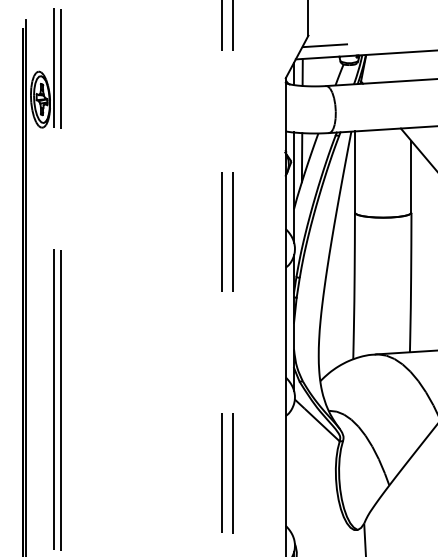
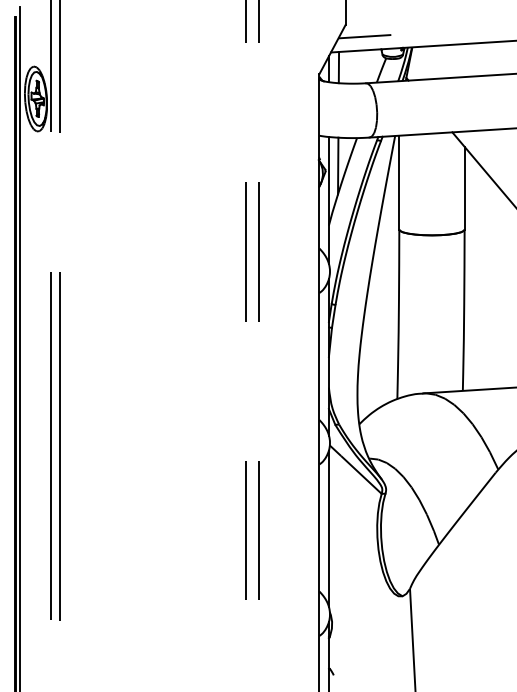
line: (293, 471) -> (328, 528), added

